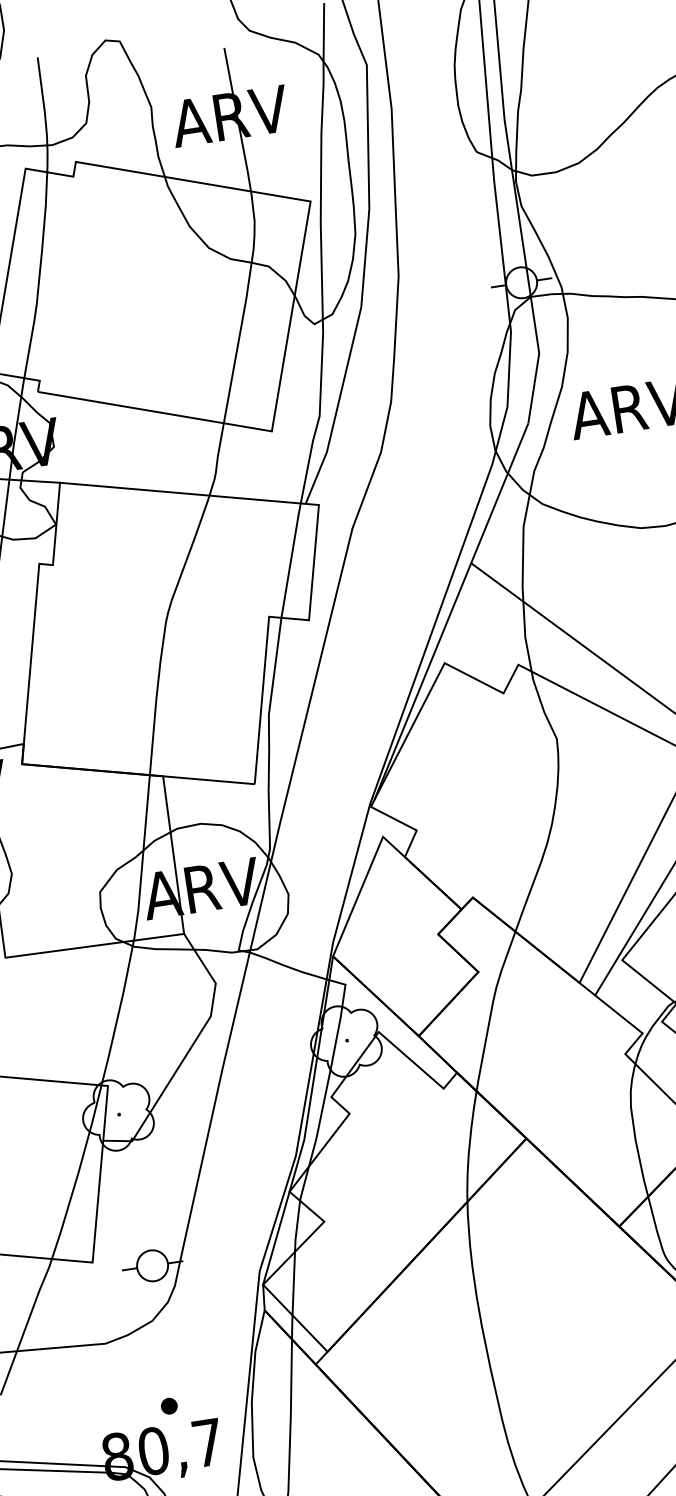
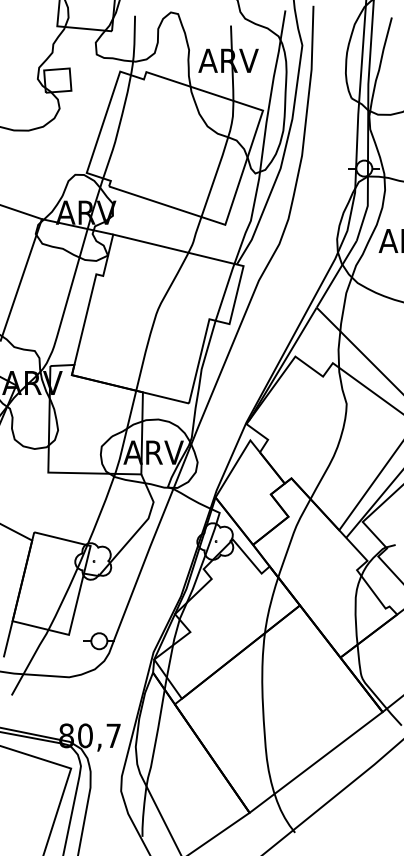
part: (168, 1405) -> (96, 713), removed

